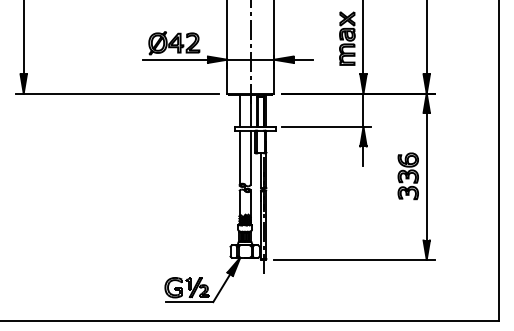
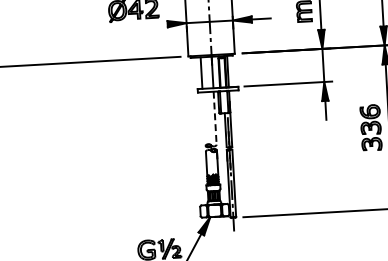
line: (175, 59) -> (135, 25), removed
line: (239, 157) -> (204, 118), removed
line: (250, 157) -> (214, 117), solid -> dashed

